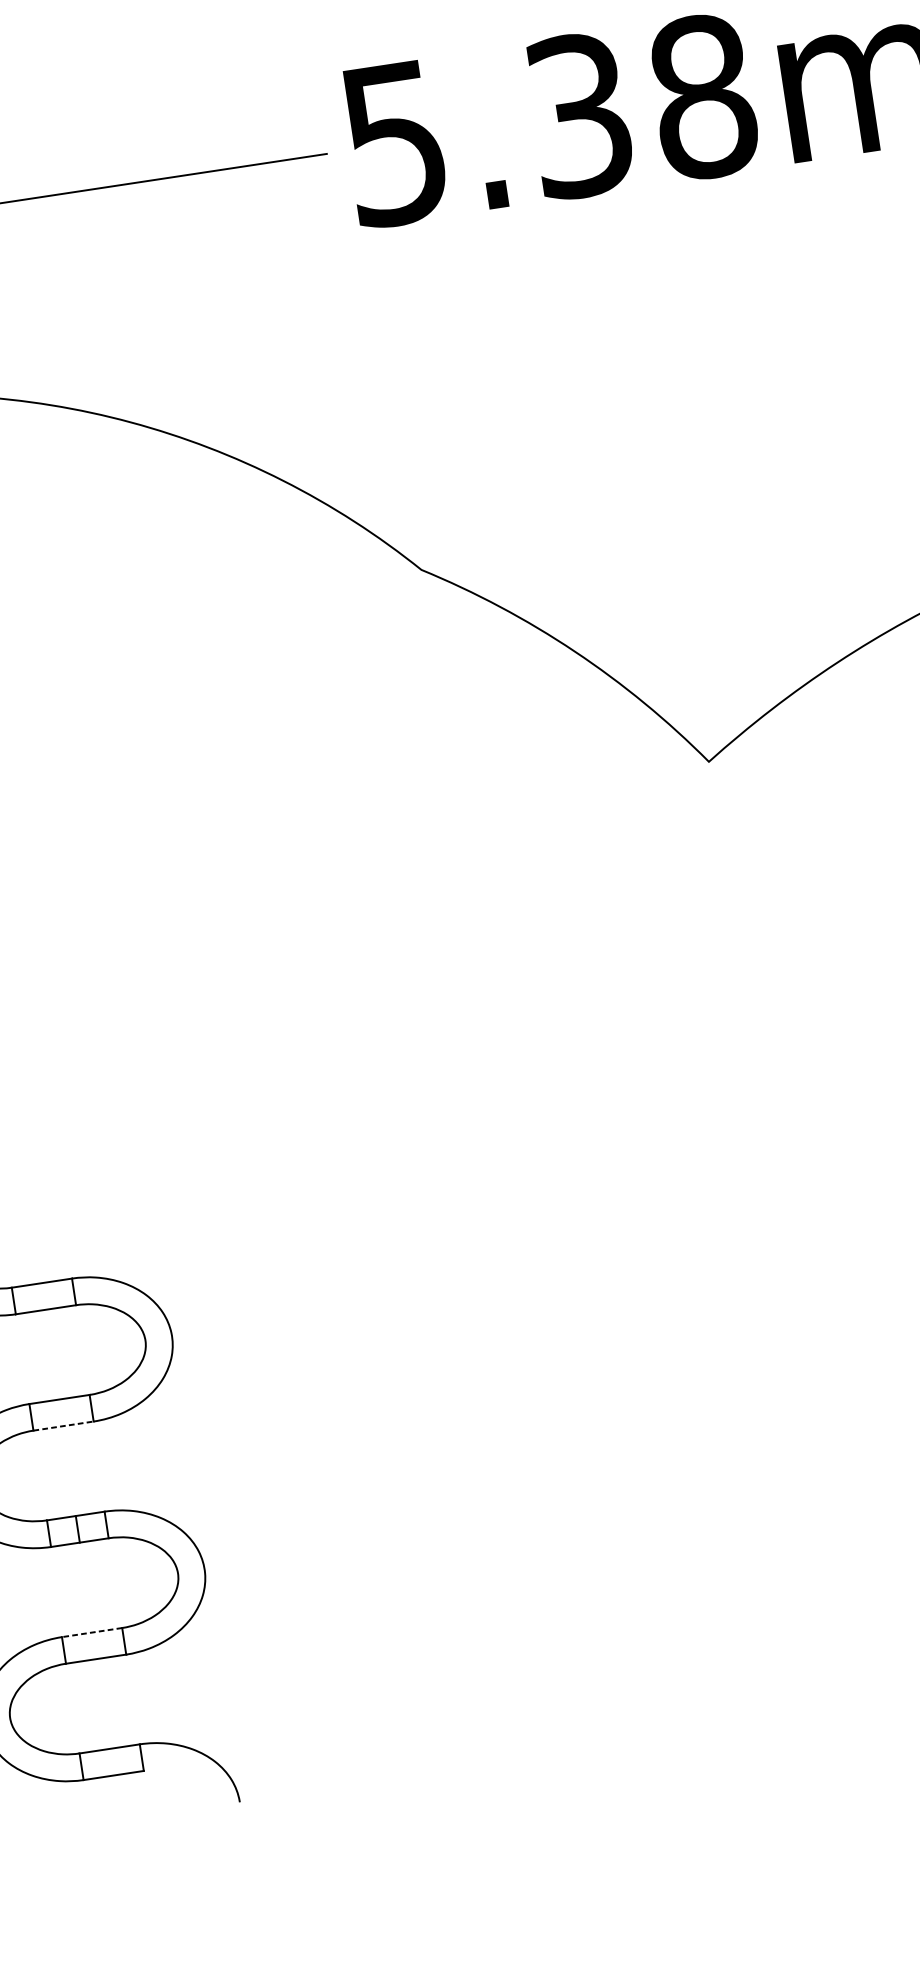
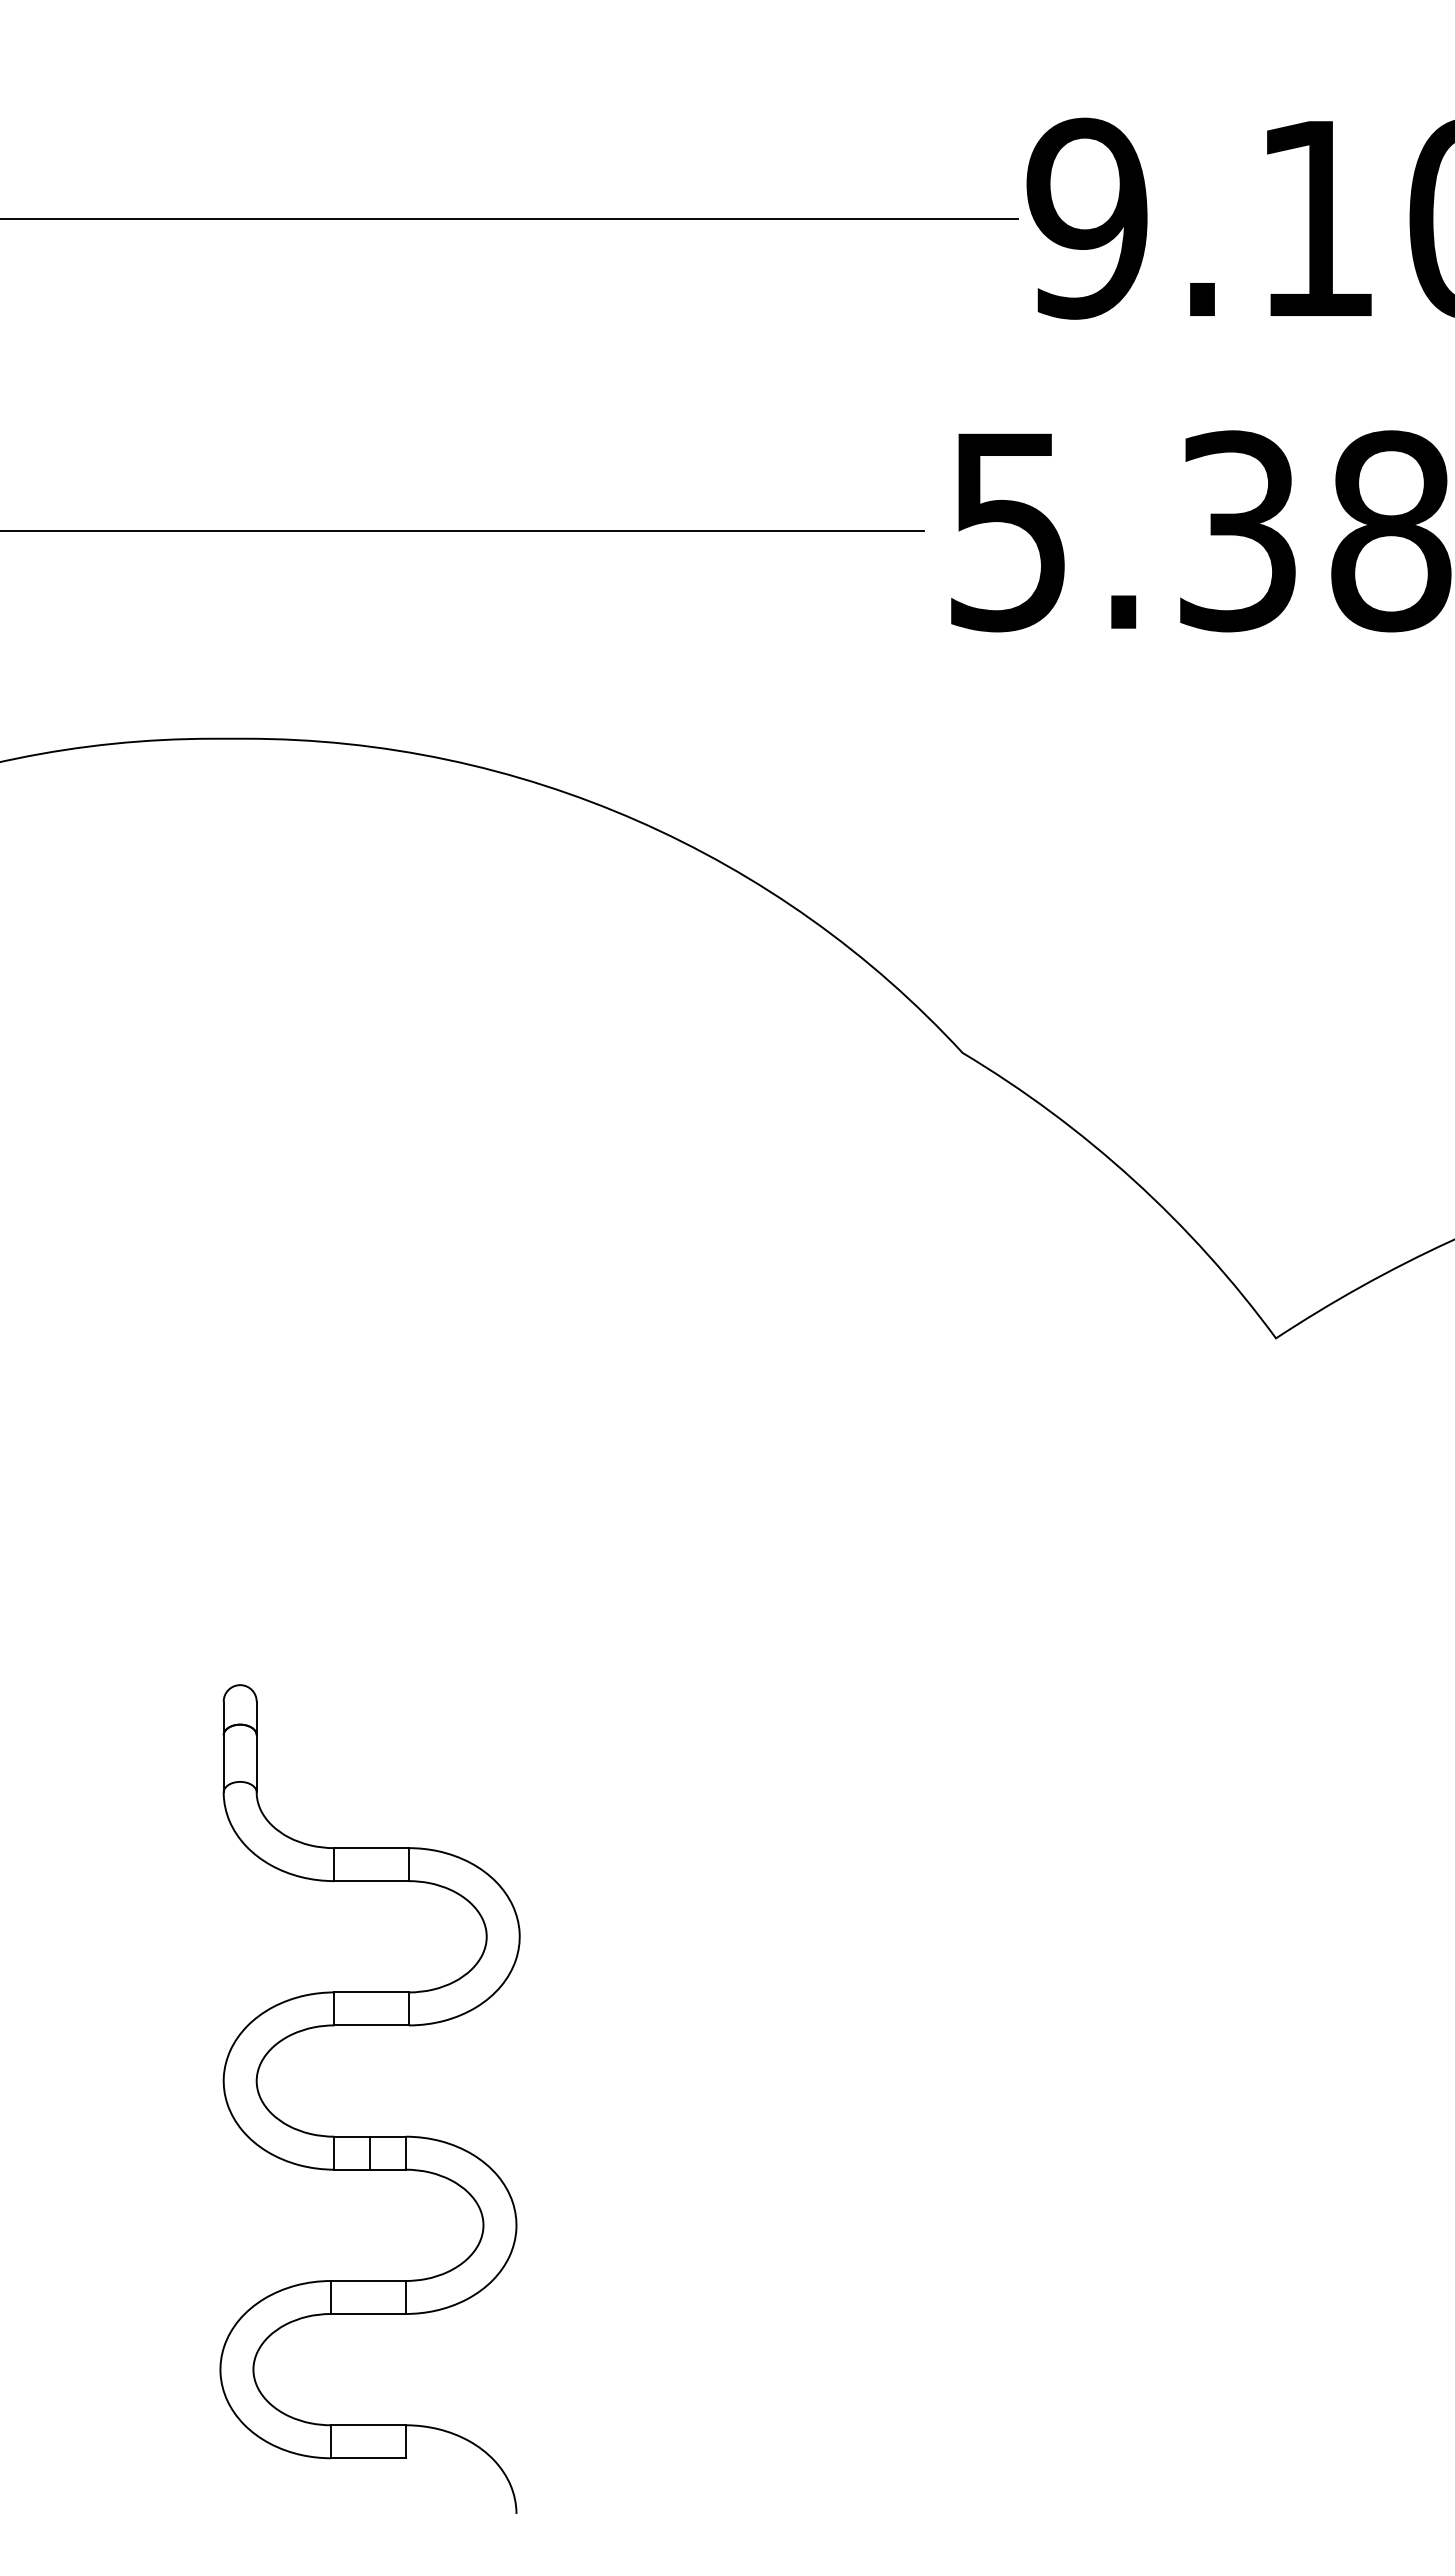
line: (64, 1426) -> (372, 2025), dashed -> solid
line: (91, 1632) -> (367, 2280), dashed -> solid

